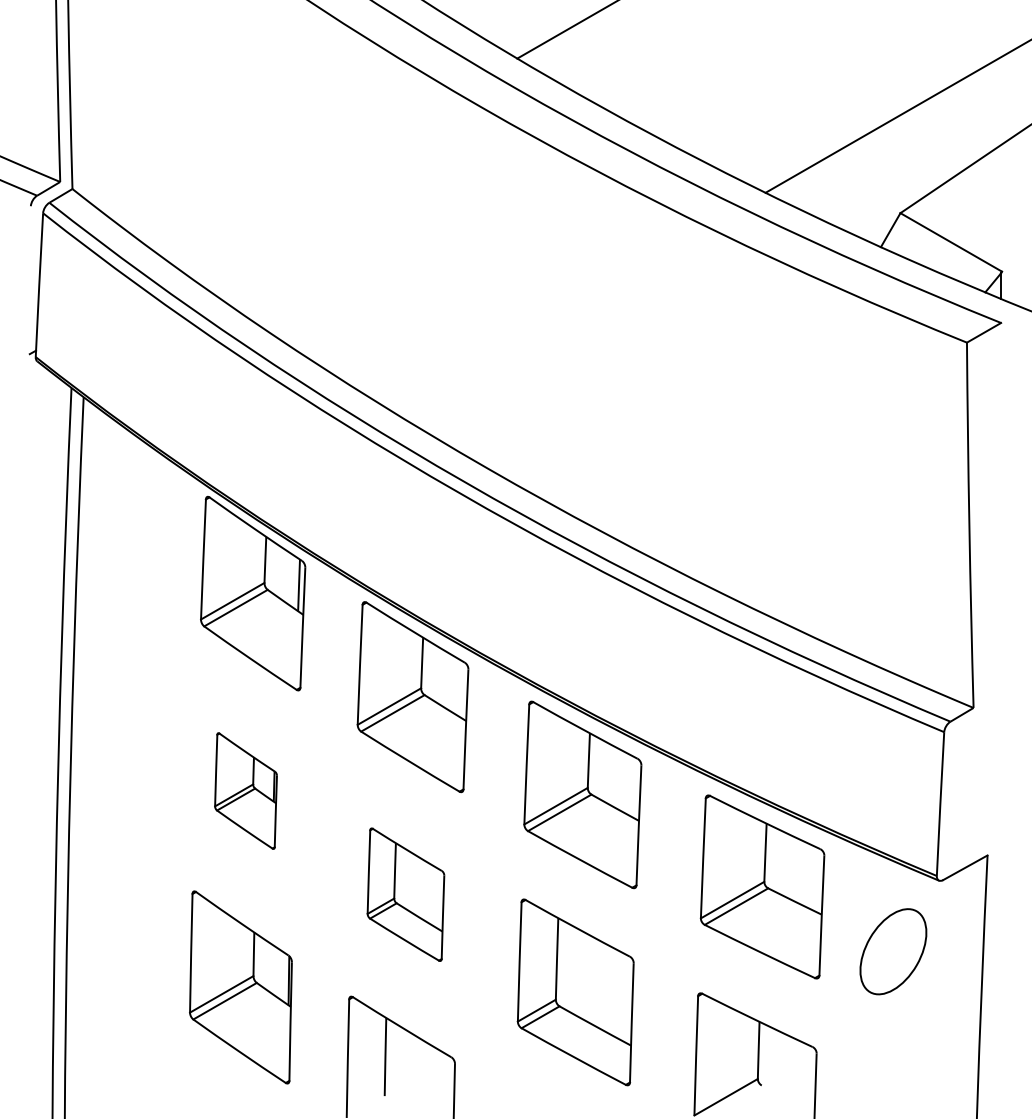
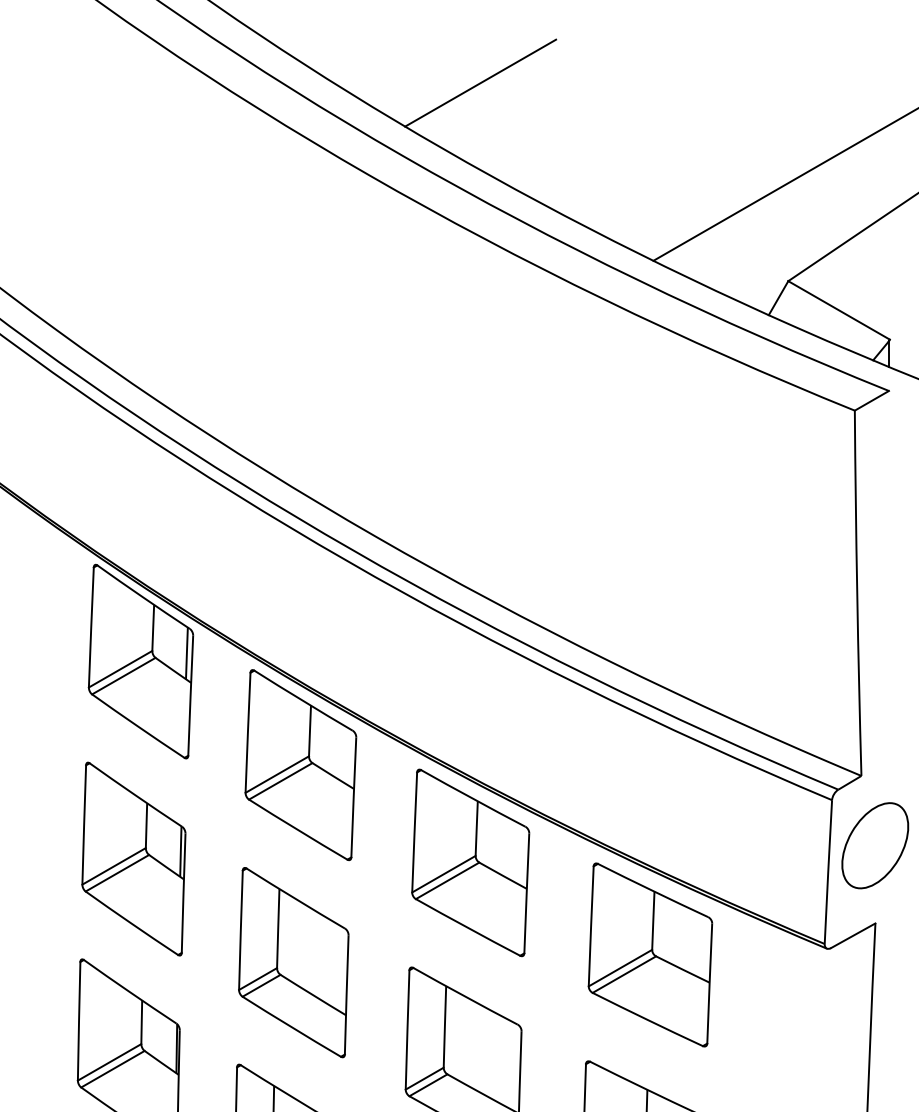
part: (245, 790) -> (133, 858), size x1.67
part: (405, 894) -> (293, 962), size x1.43
part: (893, 951) -> (875, 845), moved

